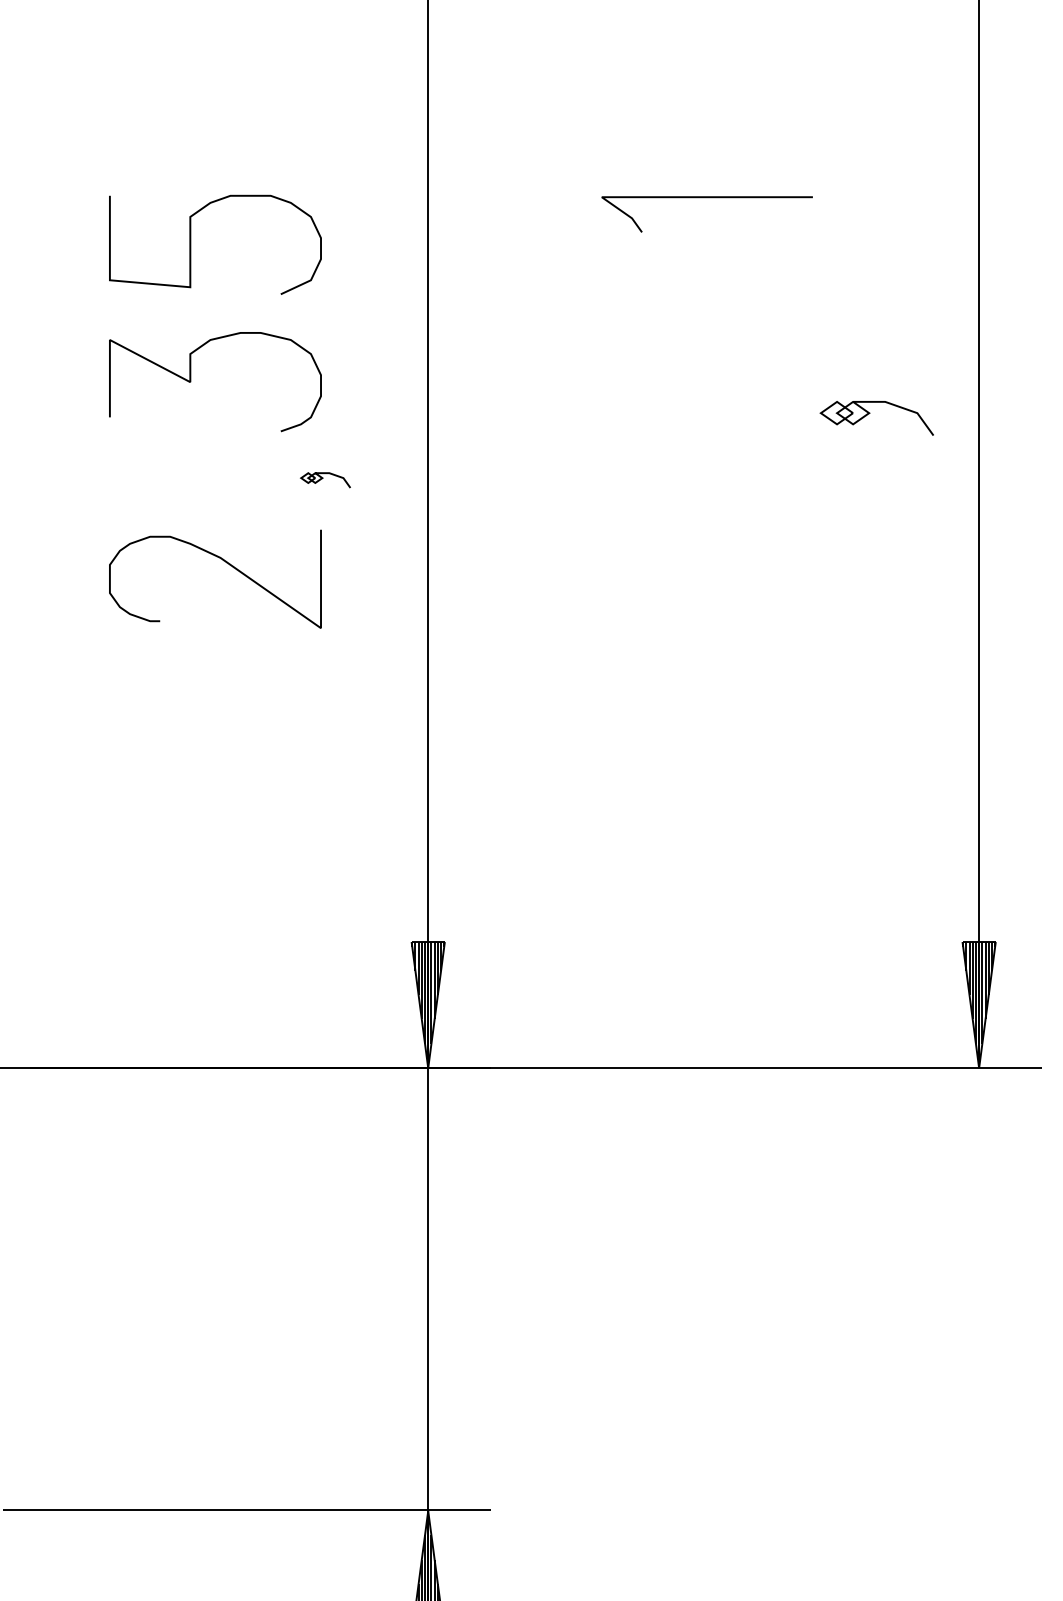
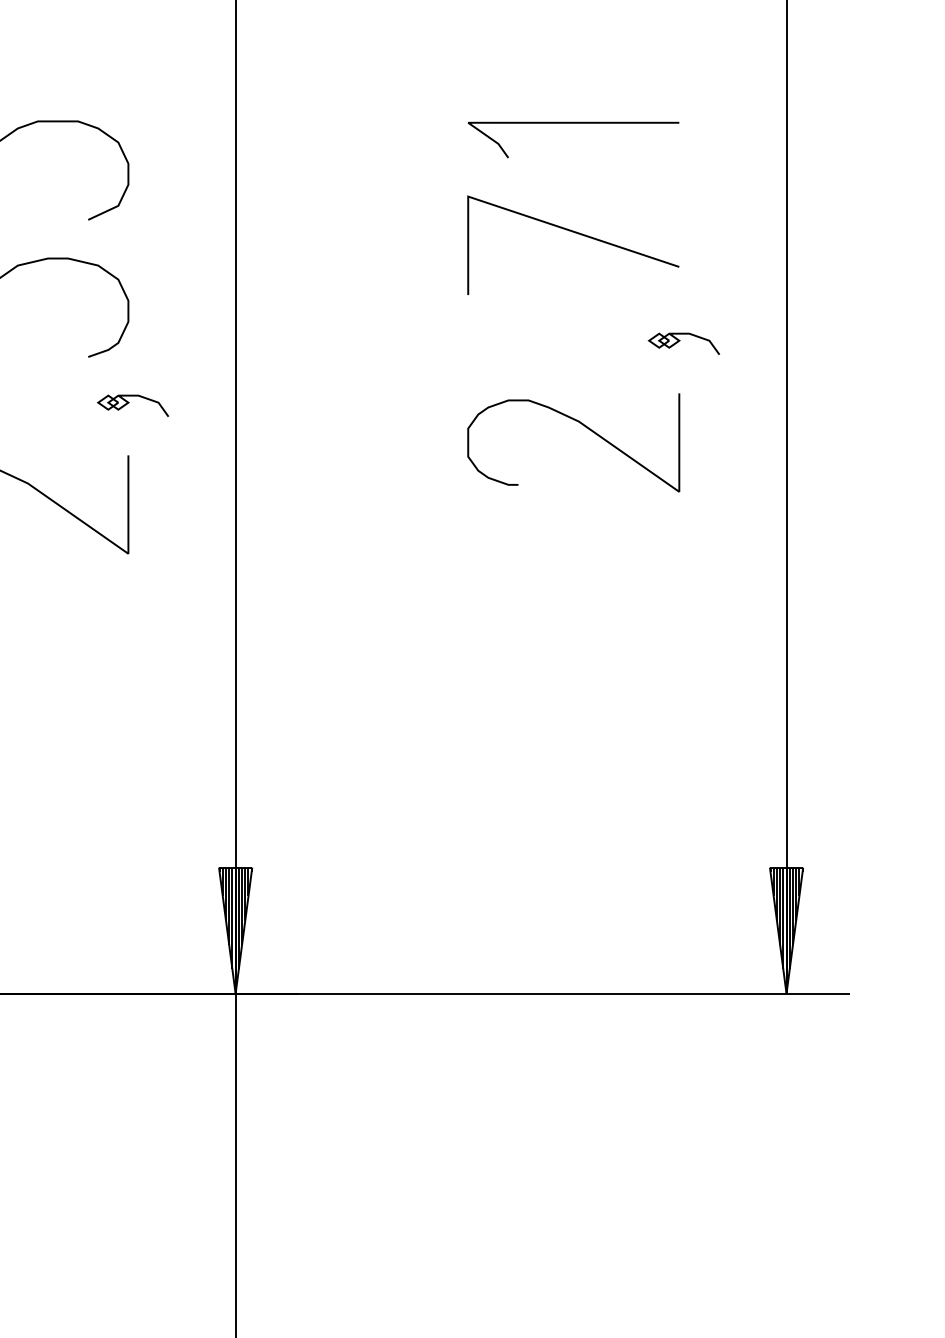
line: (706, 198) -> (572, 124), moved
line: (769, 308) -> (576, 234), added
part: (876, 418) -> (683, 344), size x0.62
part: (325, 480) -> (132, 406), size x1.43
curve: (778, 502) -> (585, 428), added

